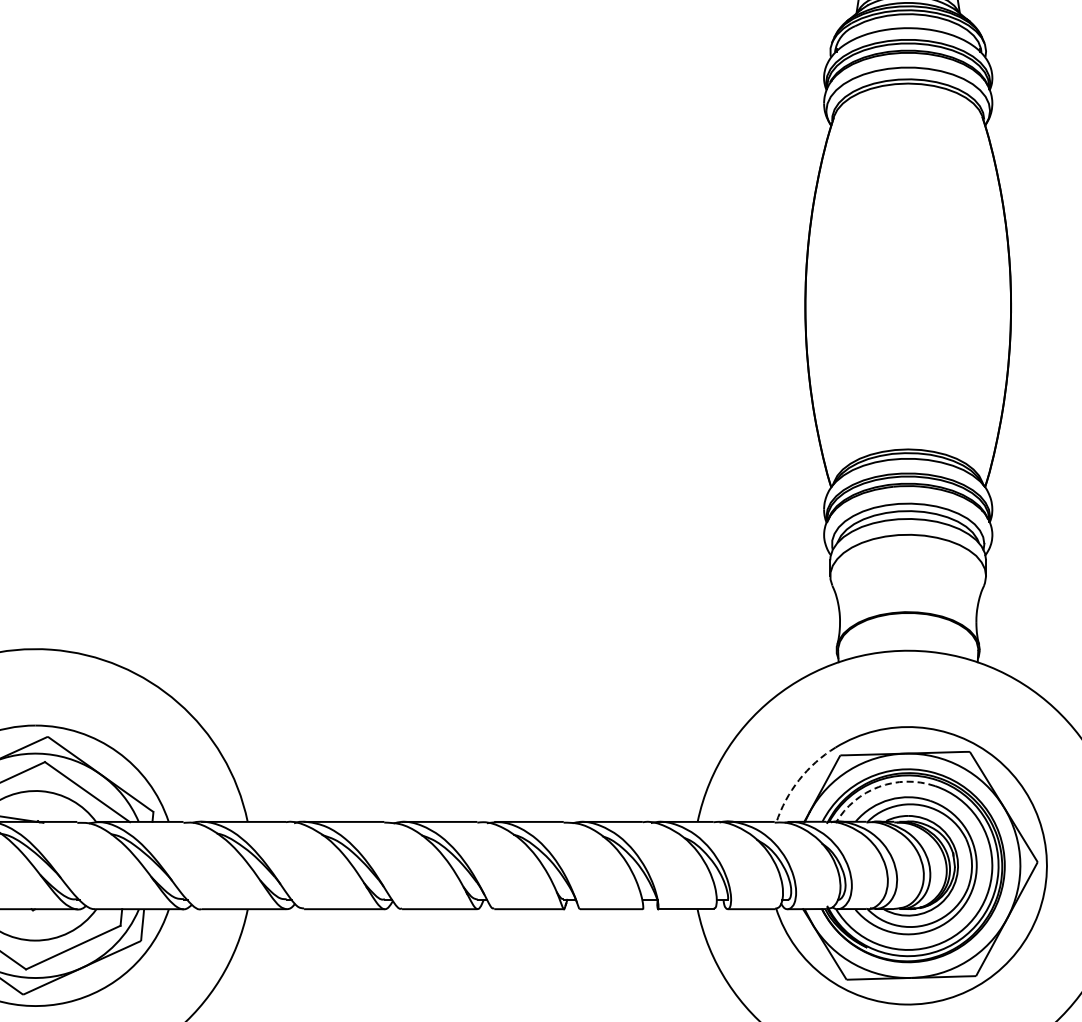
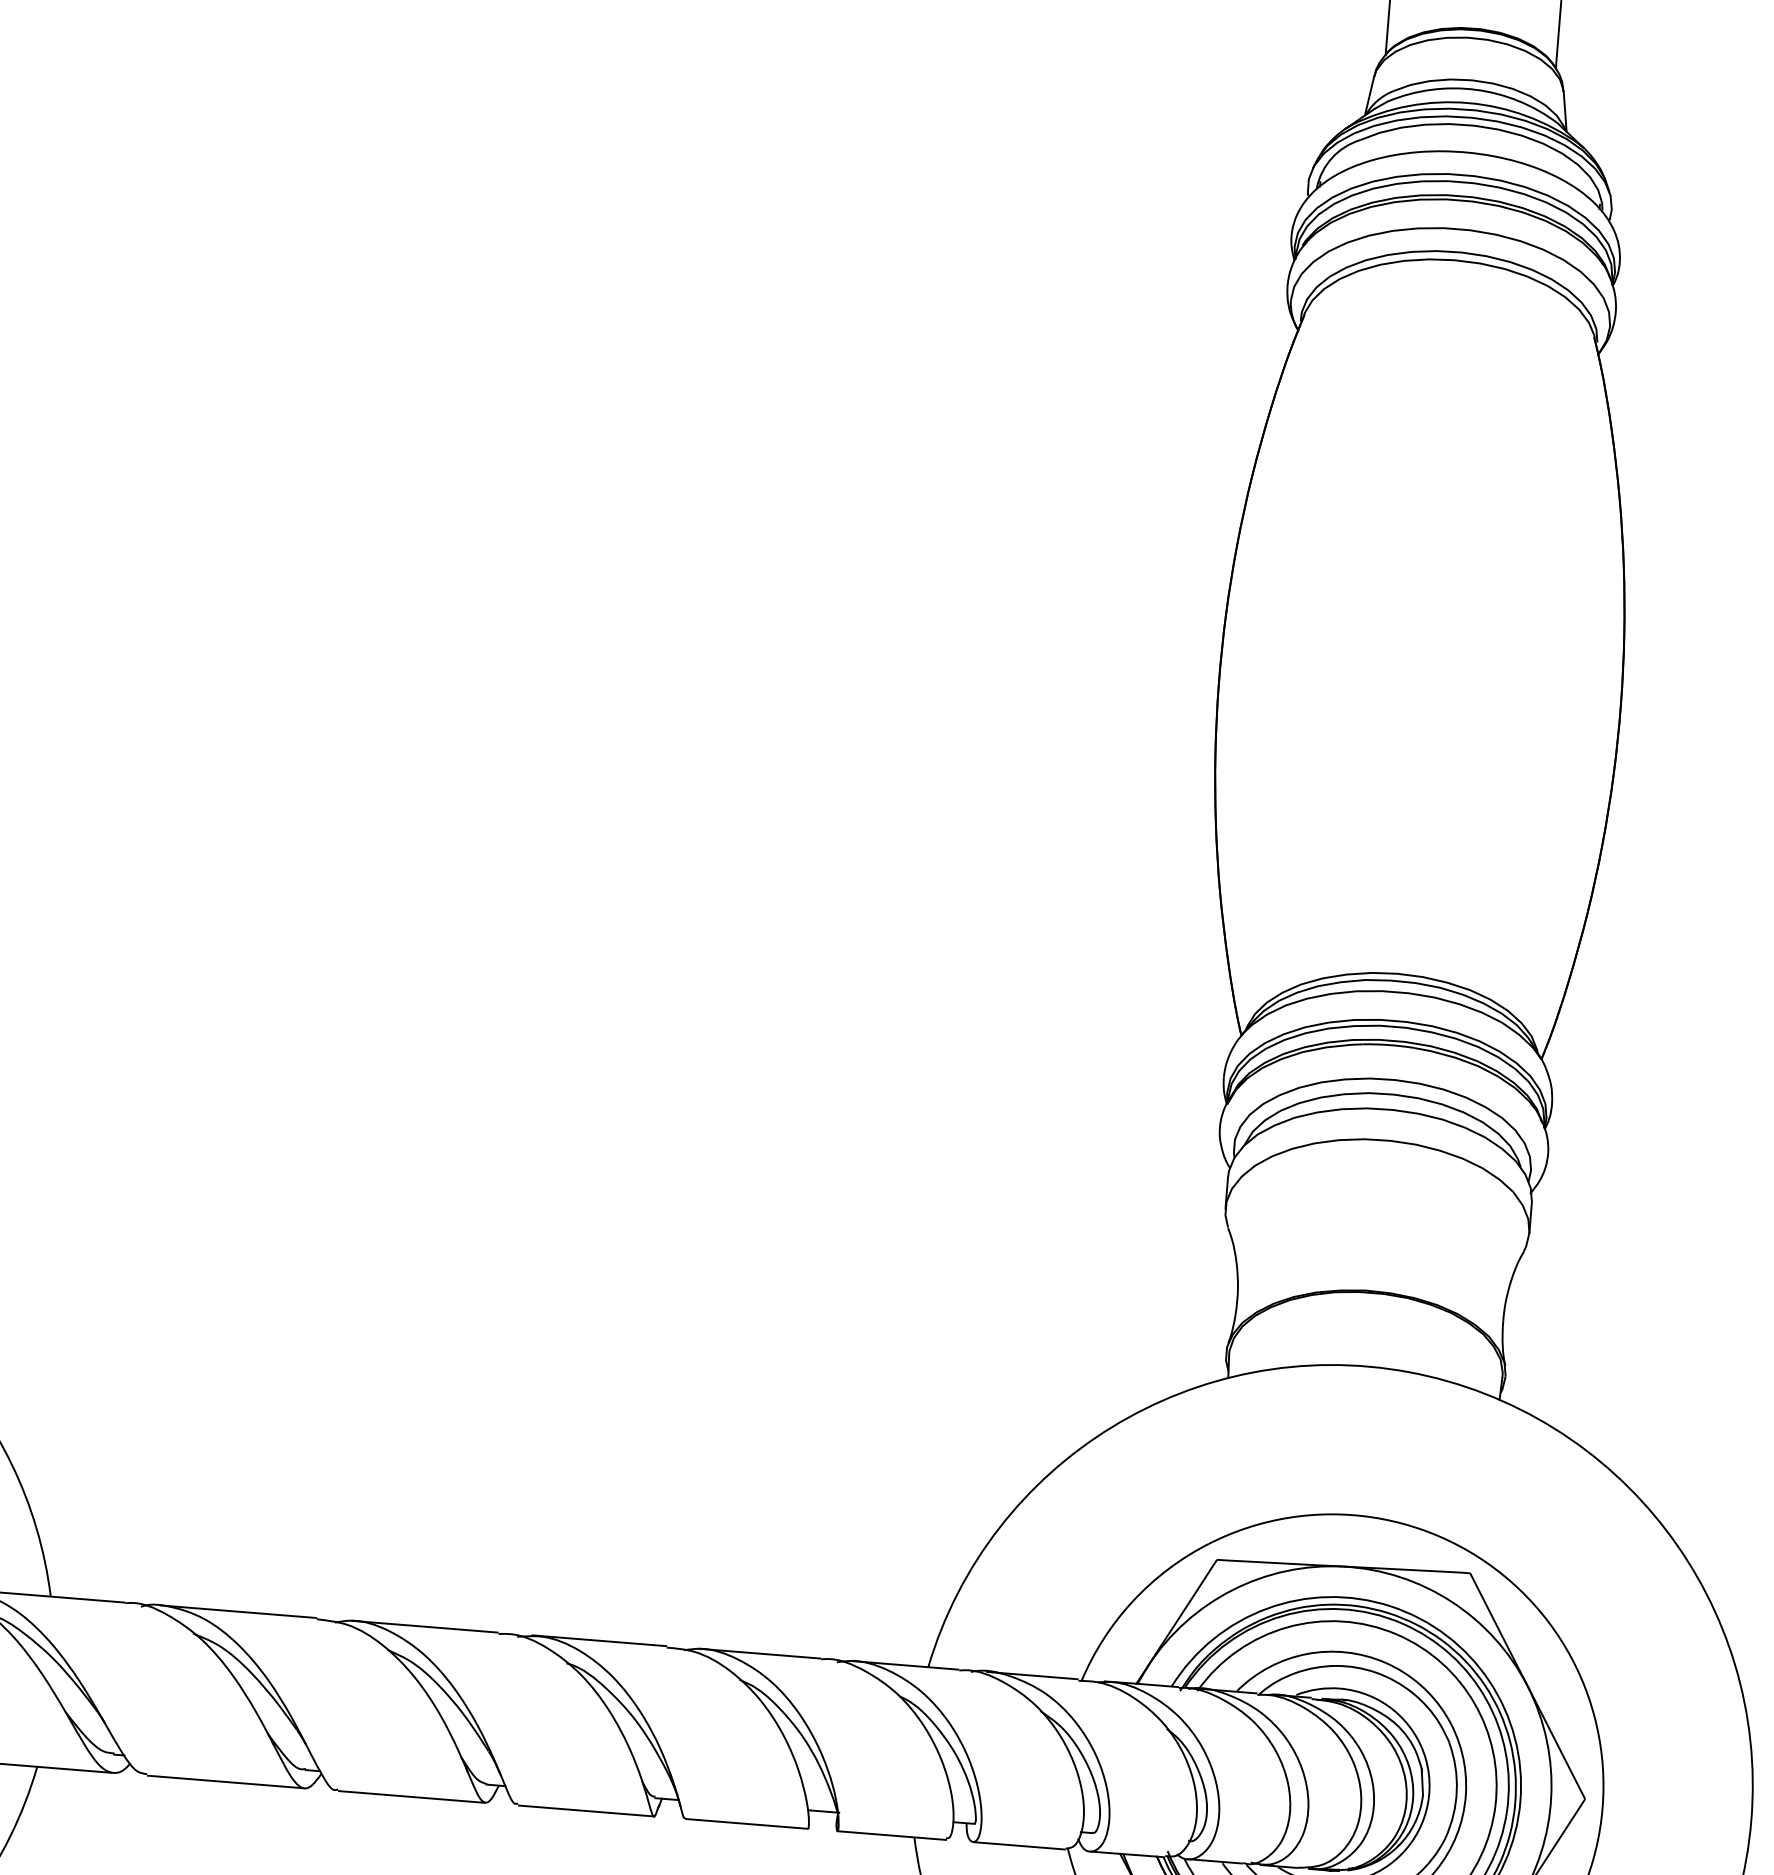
arc: (799, 780) -> (1133, 1602), dashed -> solid
arc: (878, 786) -> (1286, 1626), dashed -> solid

